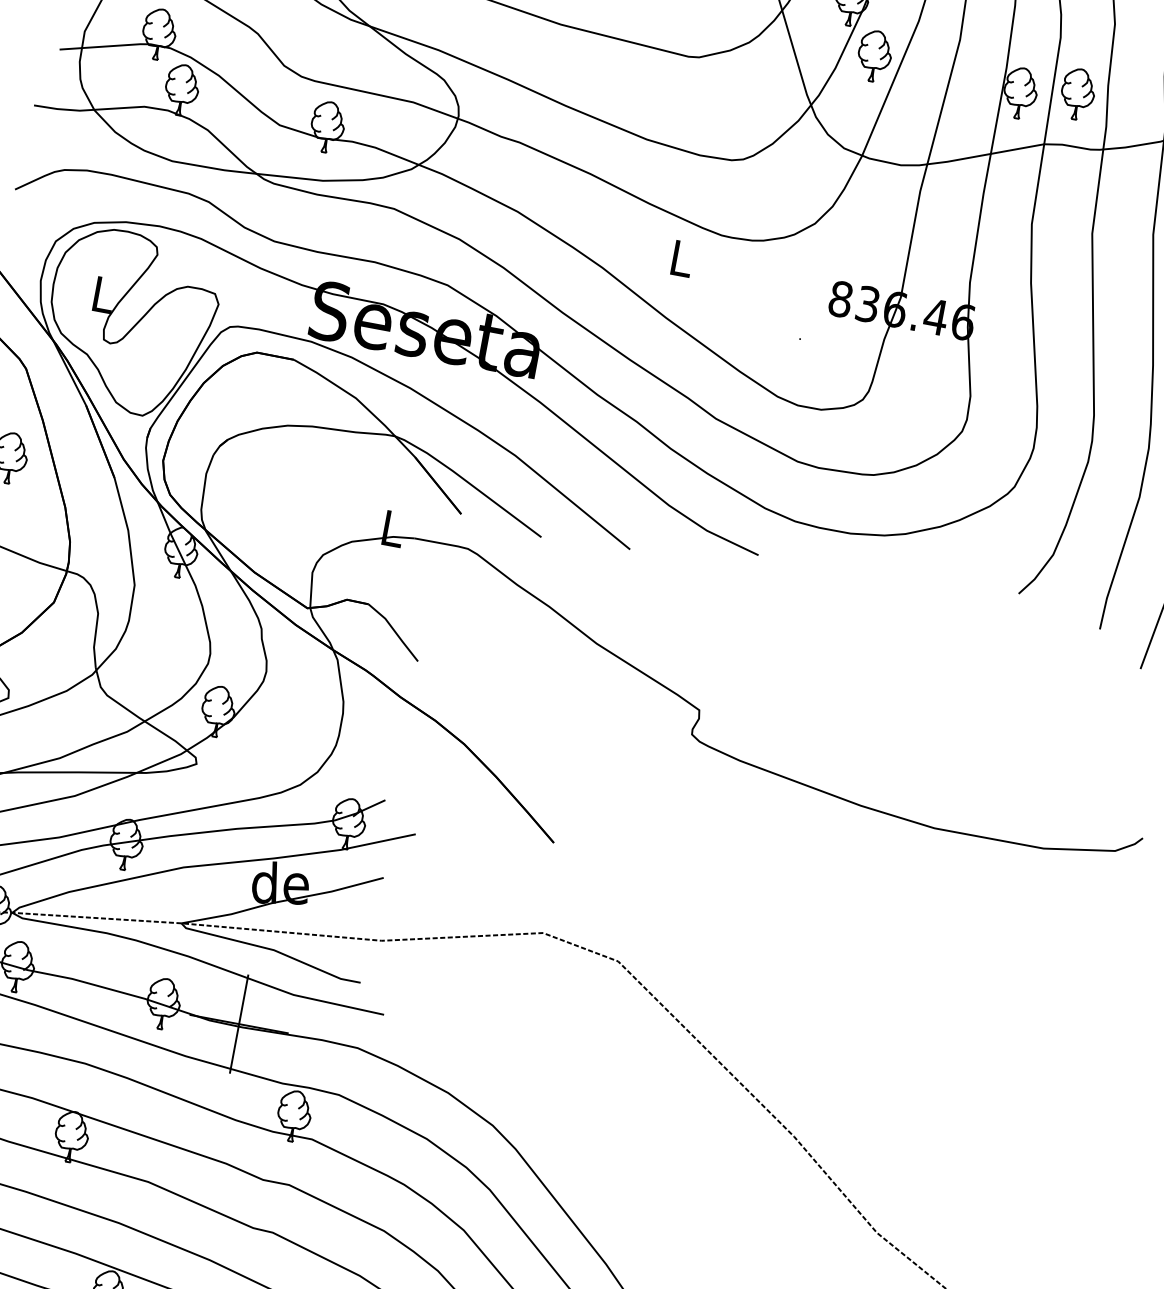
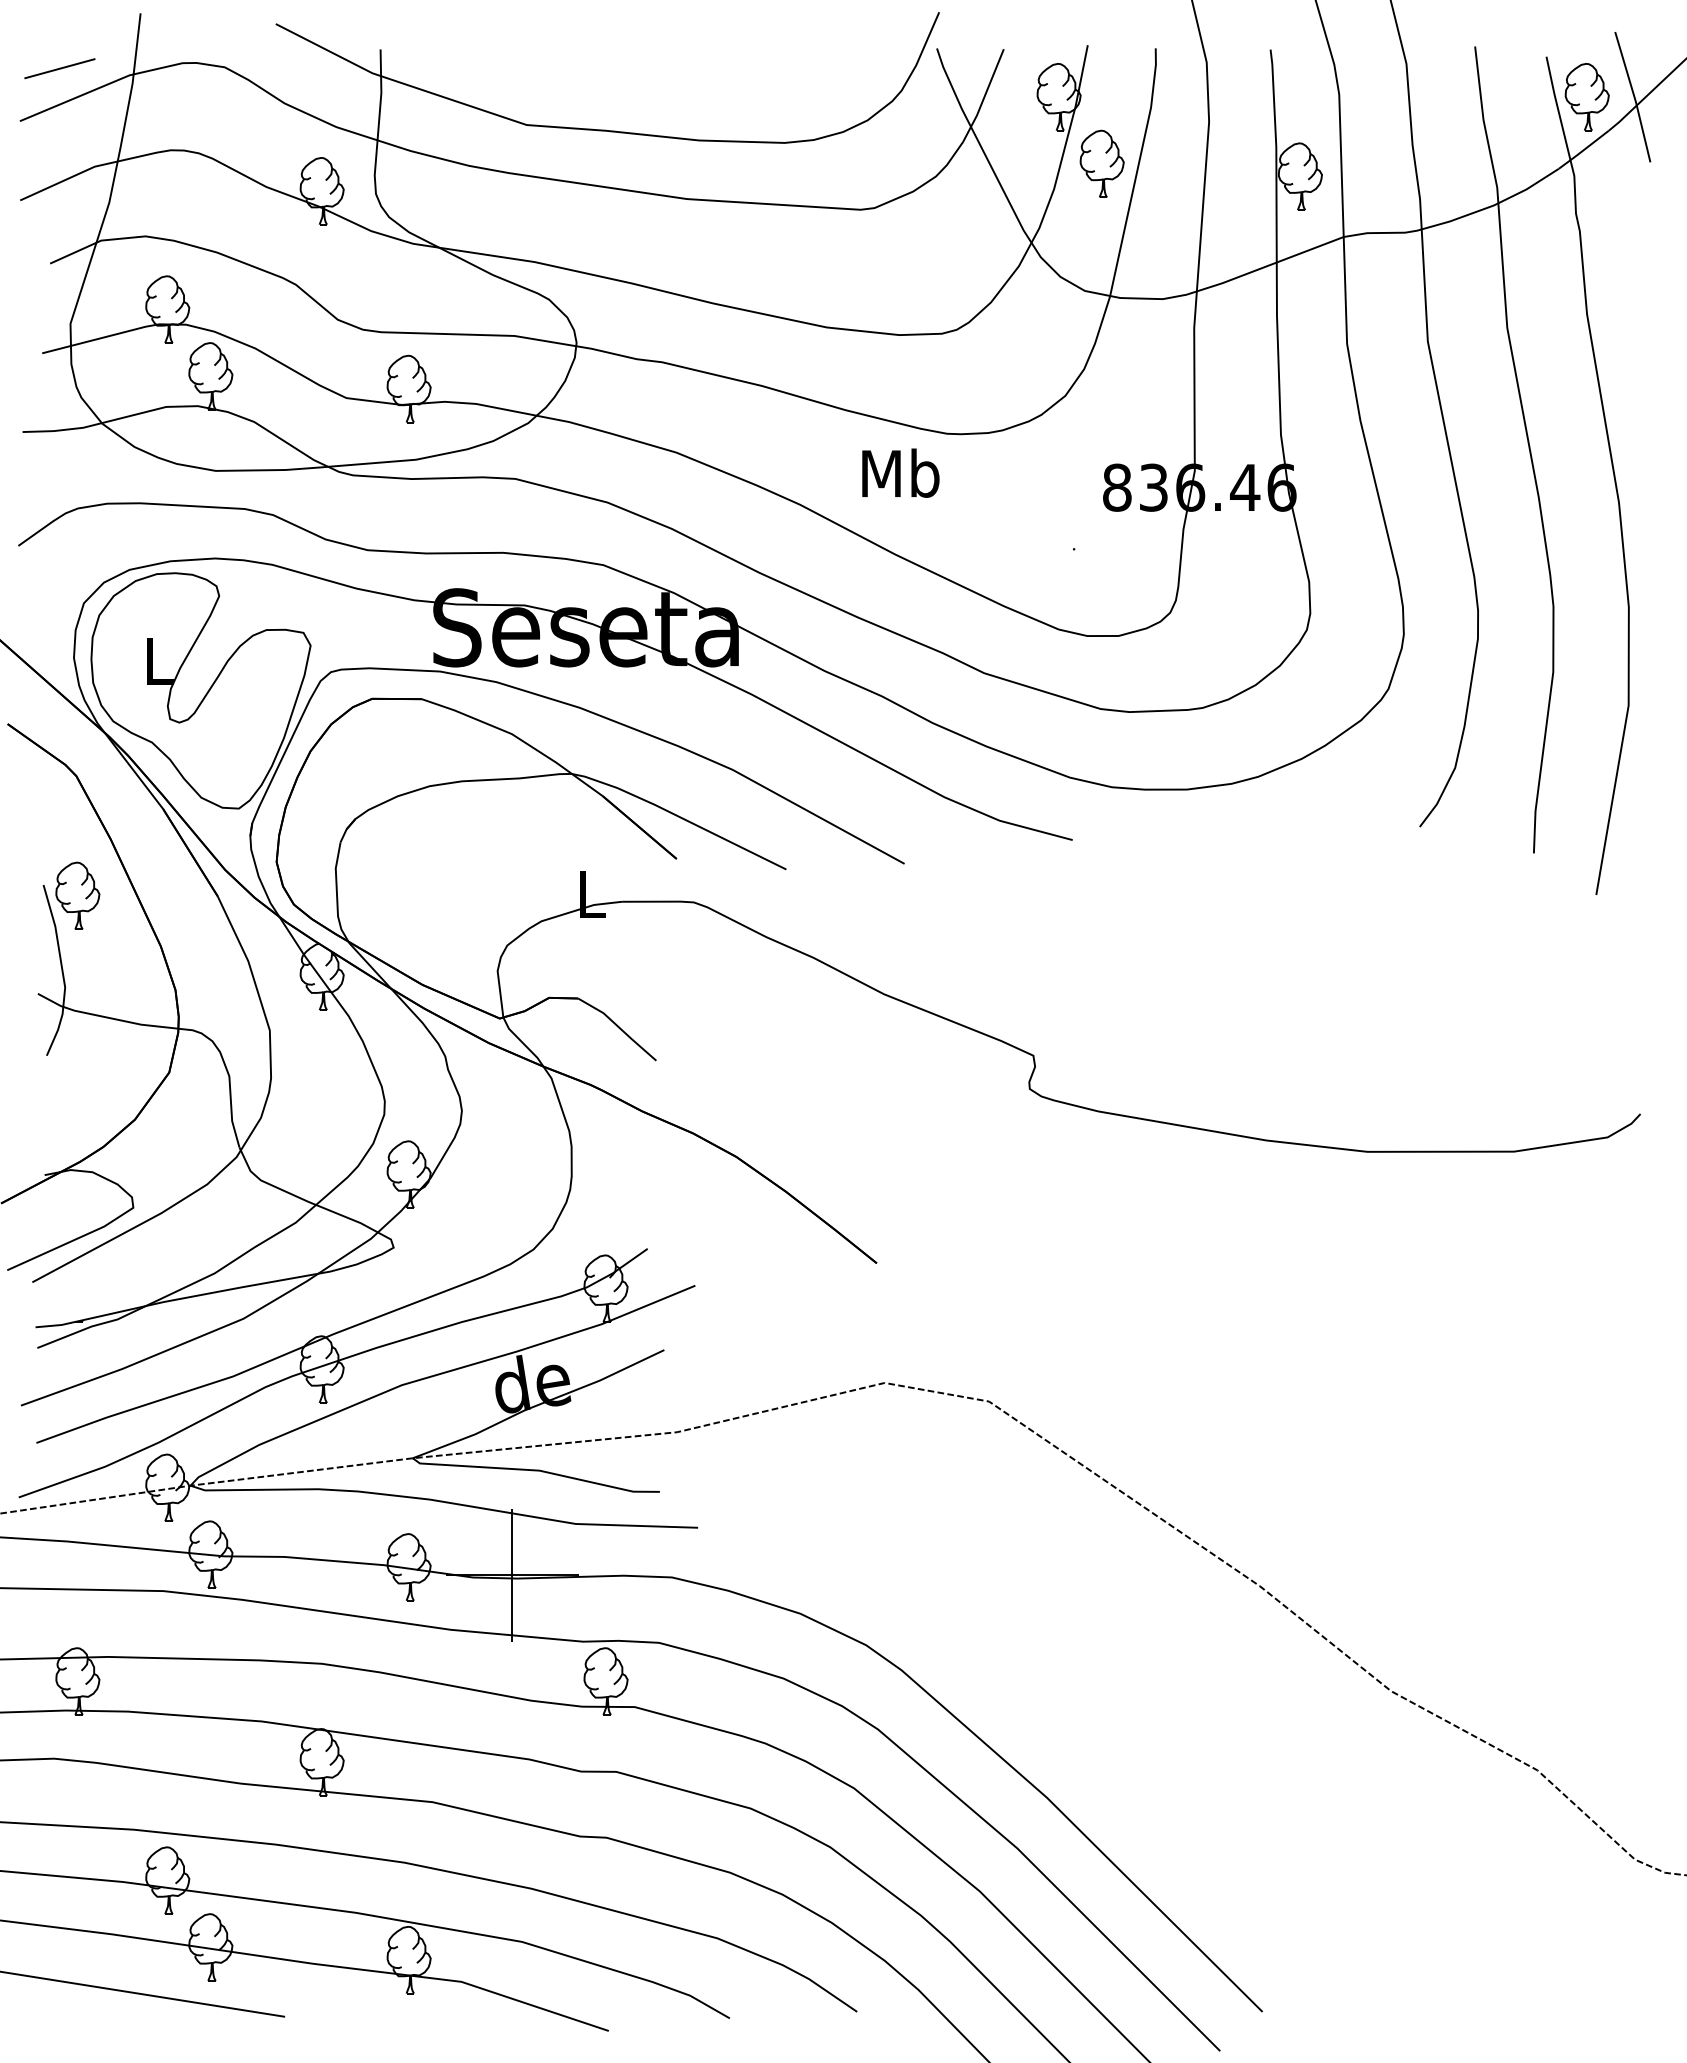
part: (1077, 93) -> (1374, 163), removed
text: (681, 257) -> (900, 472), L -> Mb

